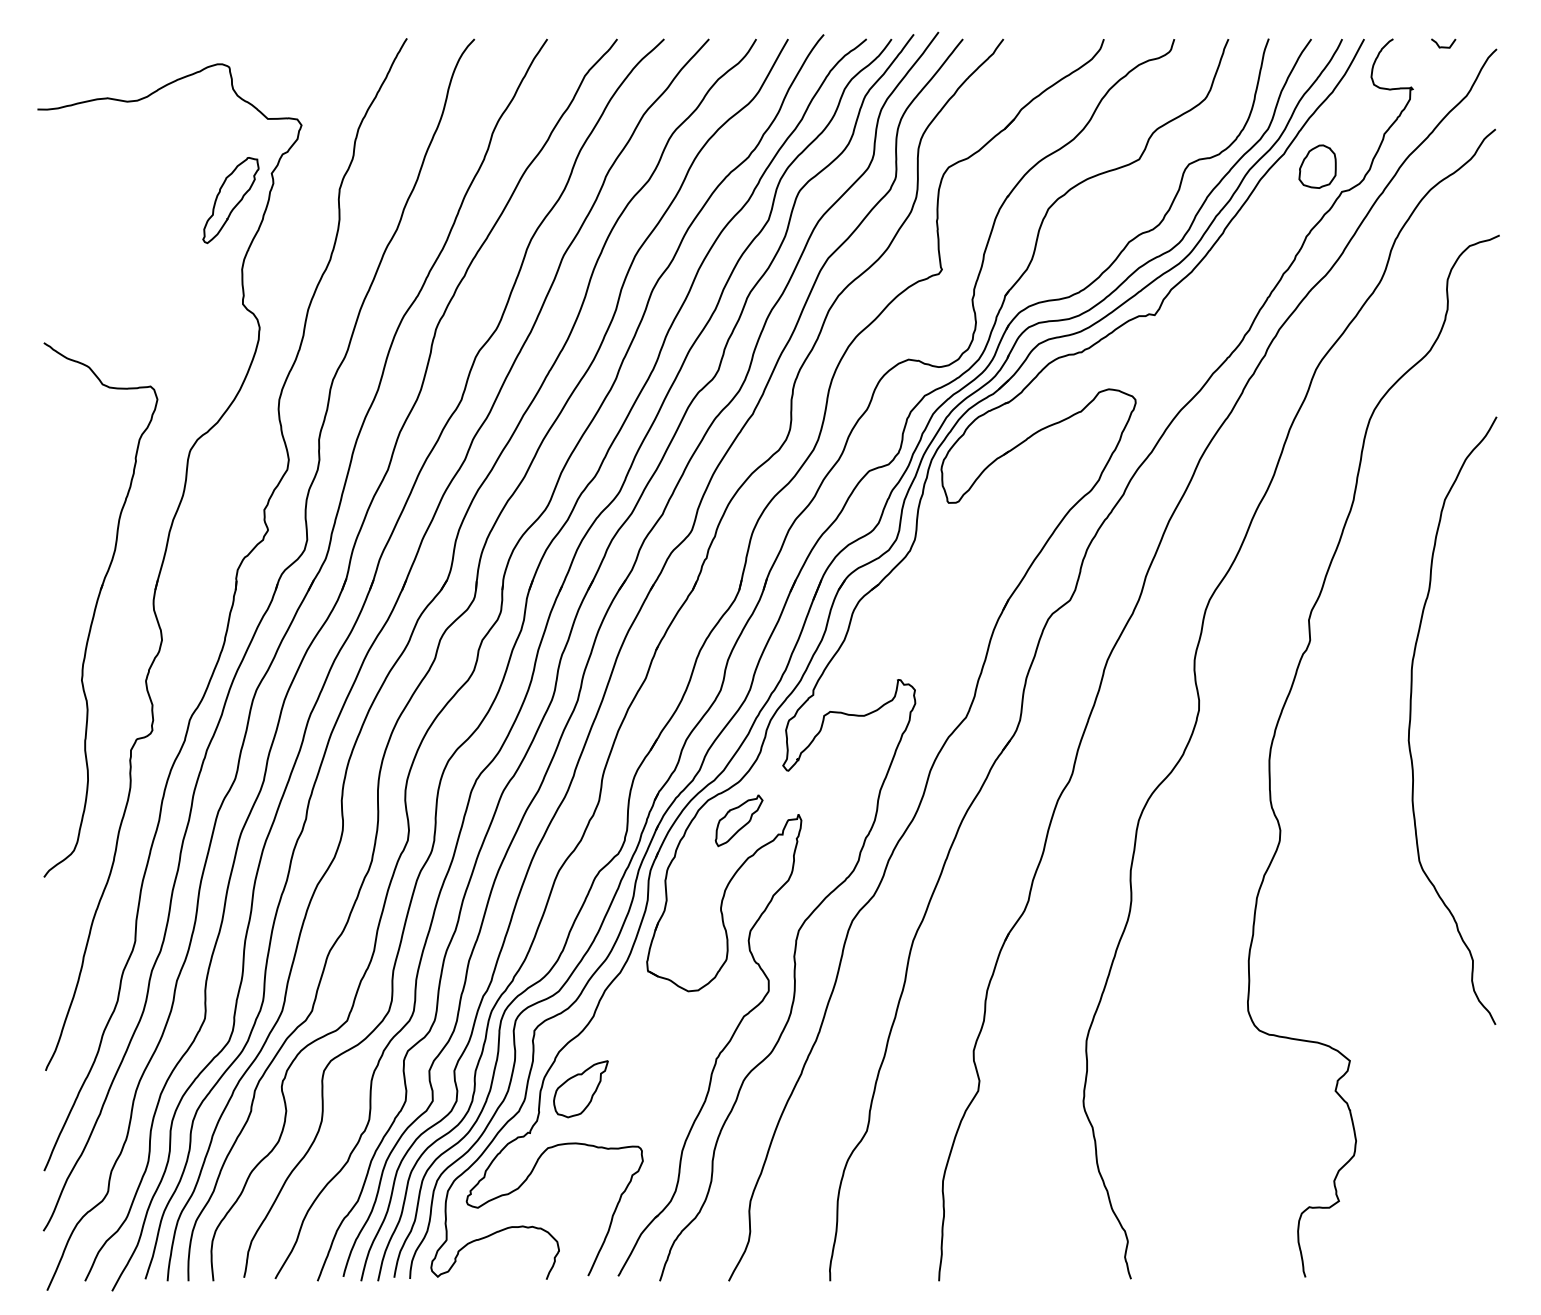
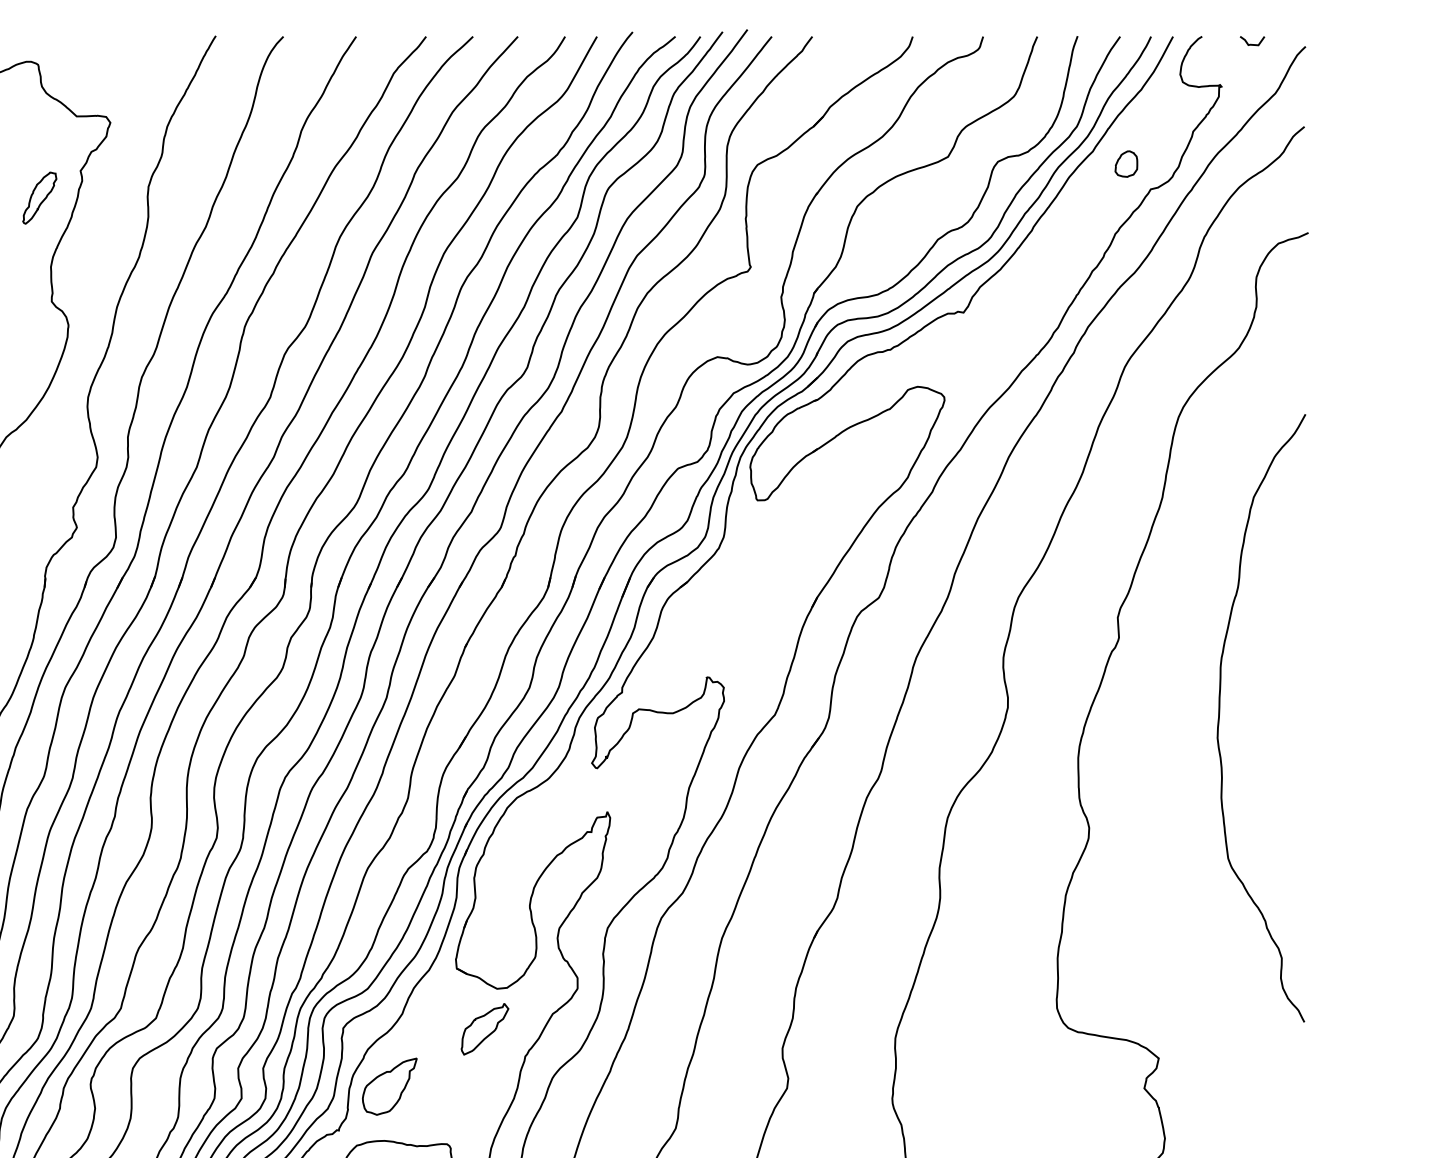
part: (1317, 166) -> (1126, 163), size x0.6
part: (230, 200) -> (39, 197), size x0.6
part: (738, 820) -> (484, 1028), moved

